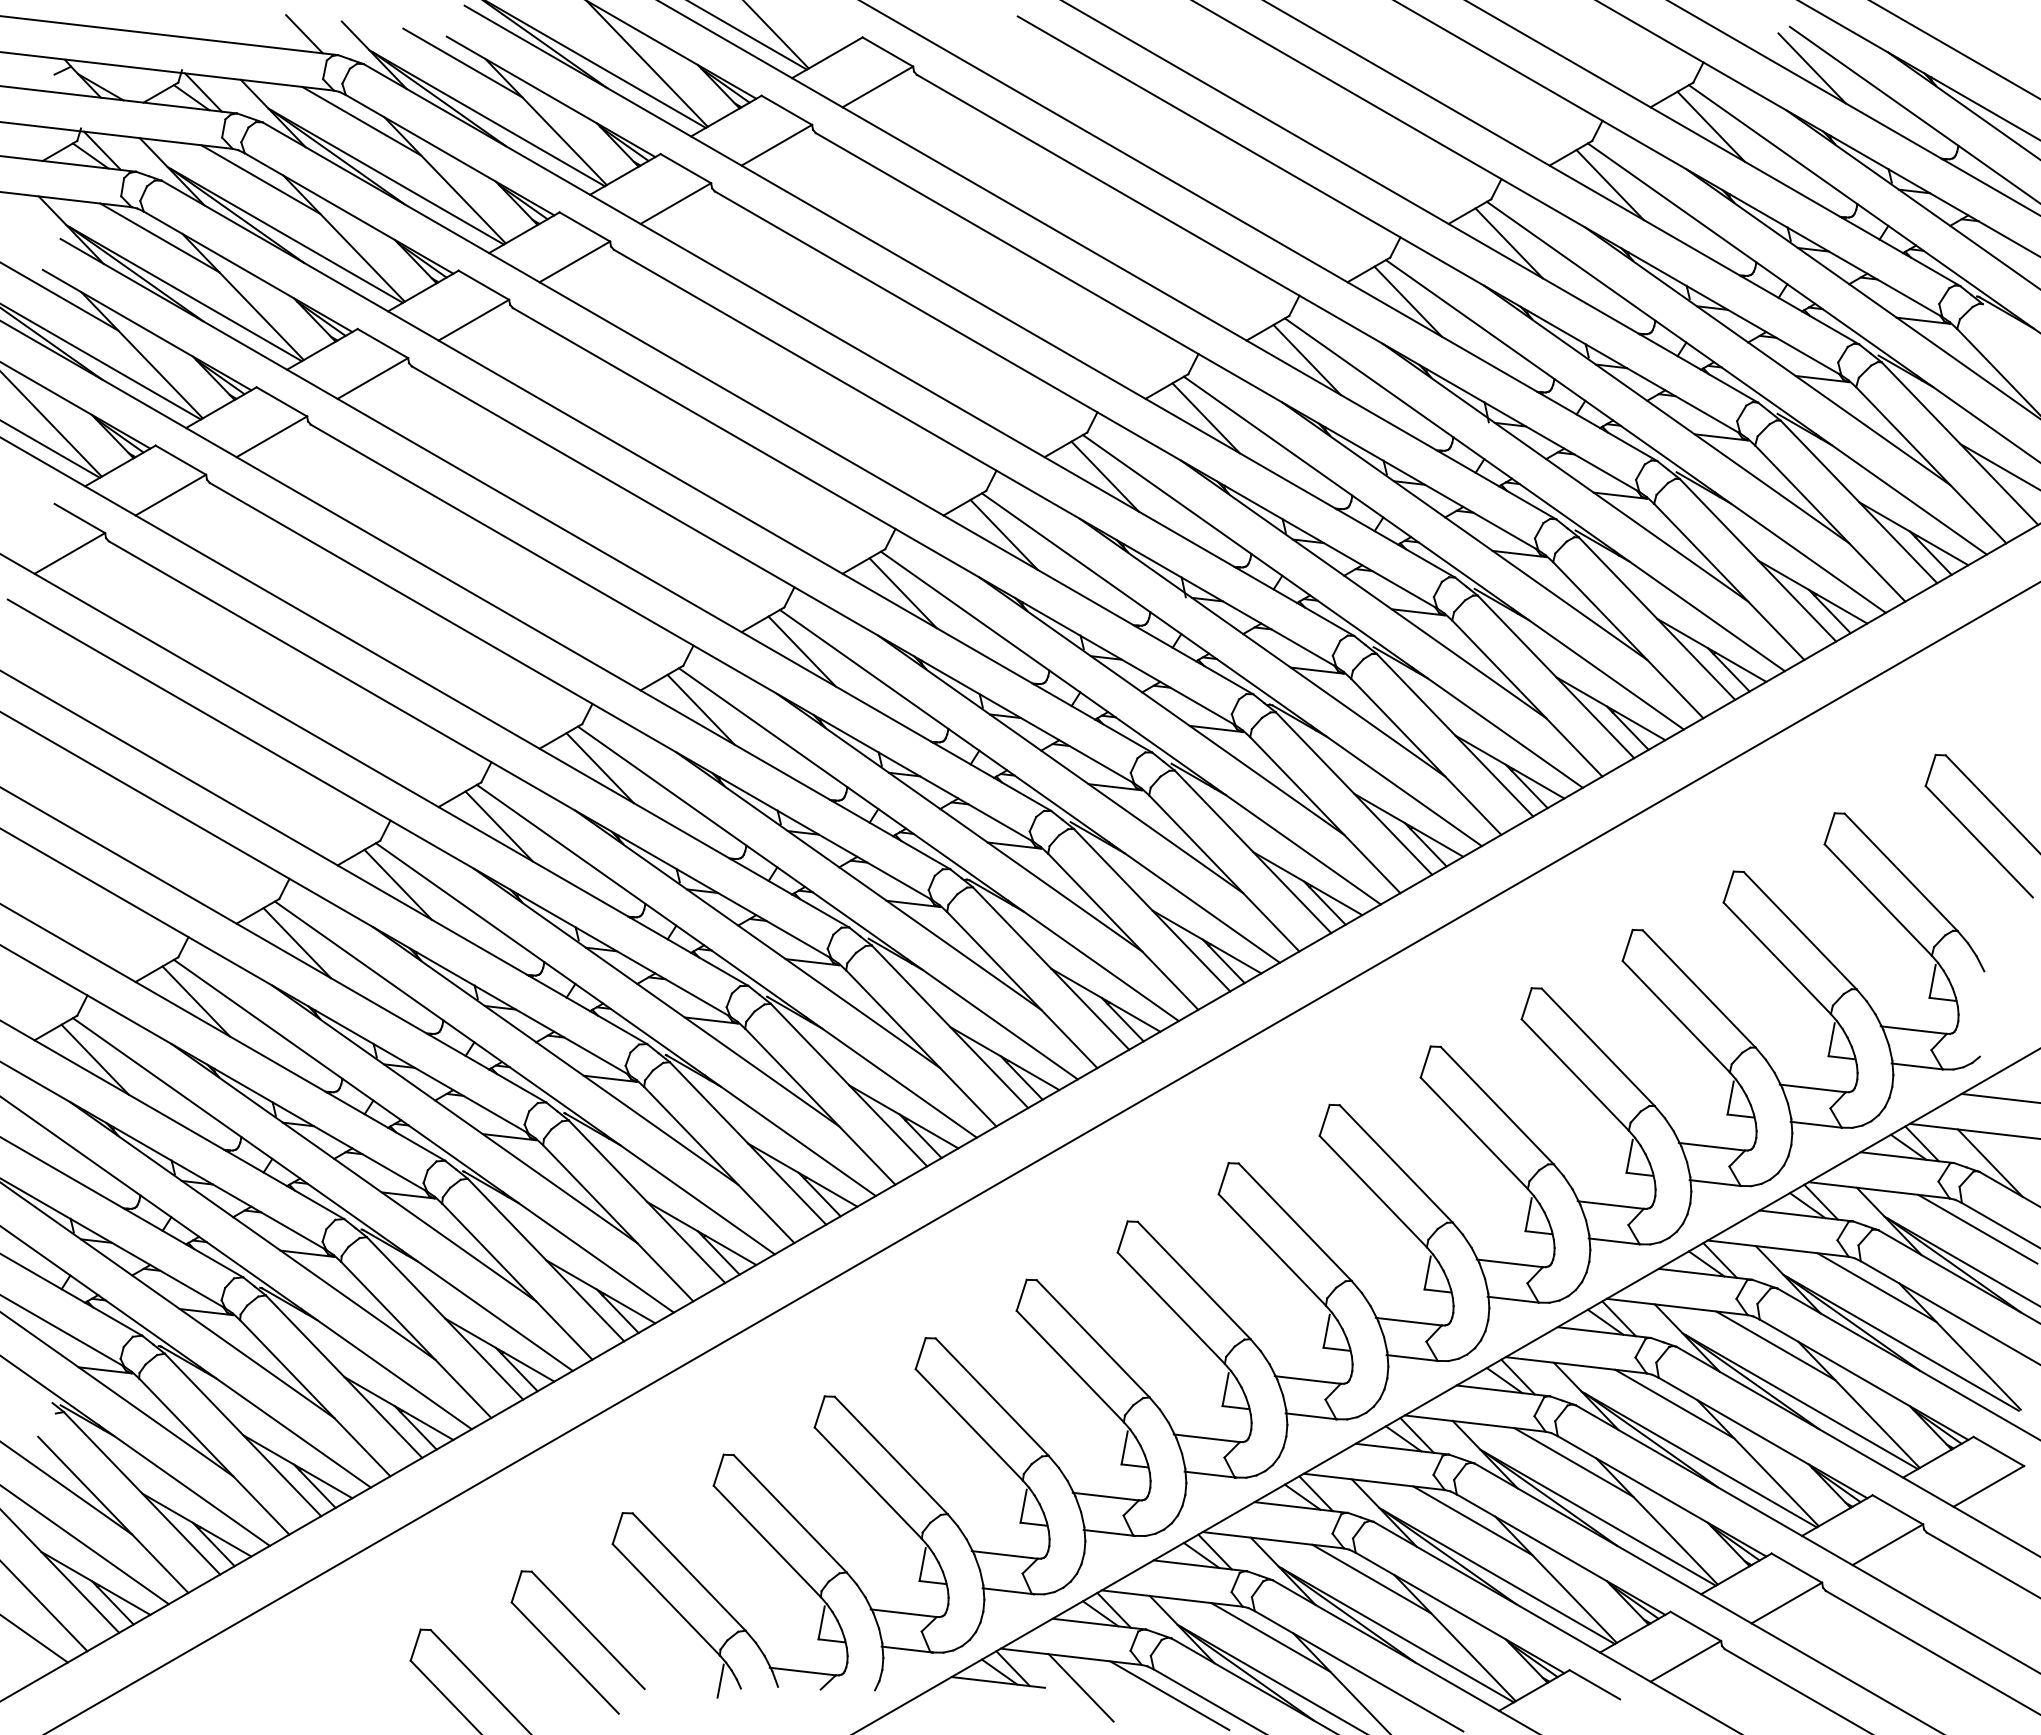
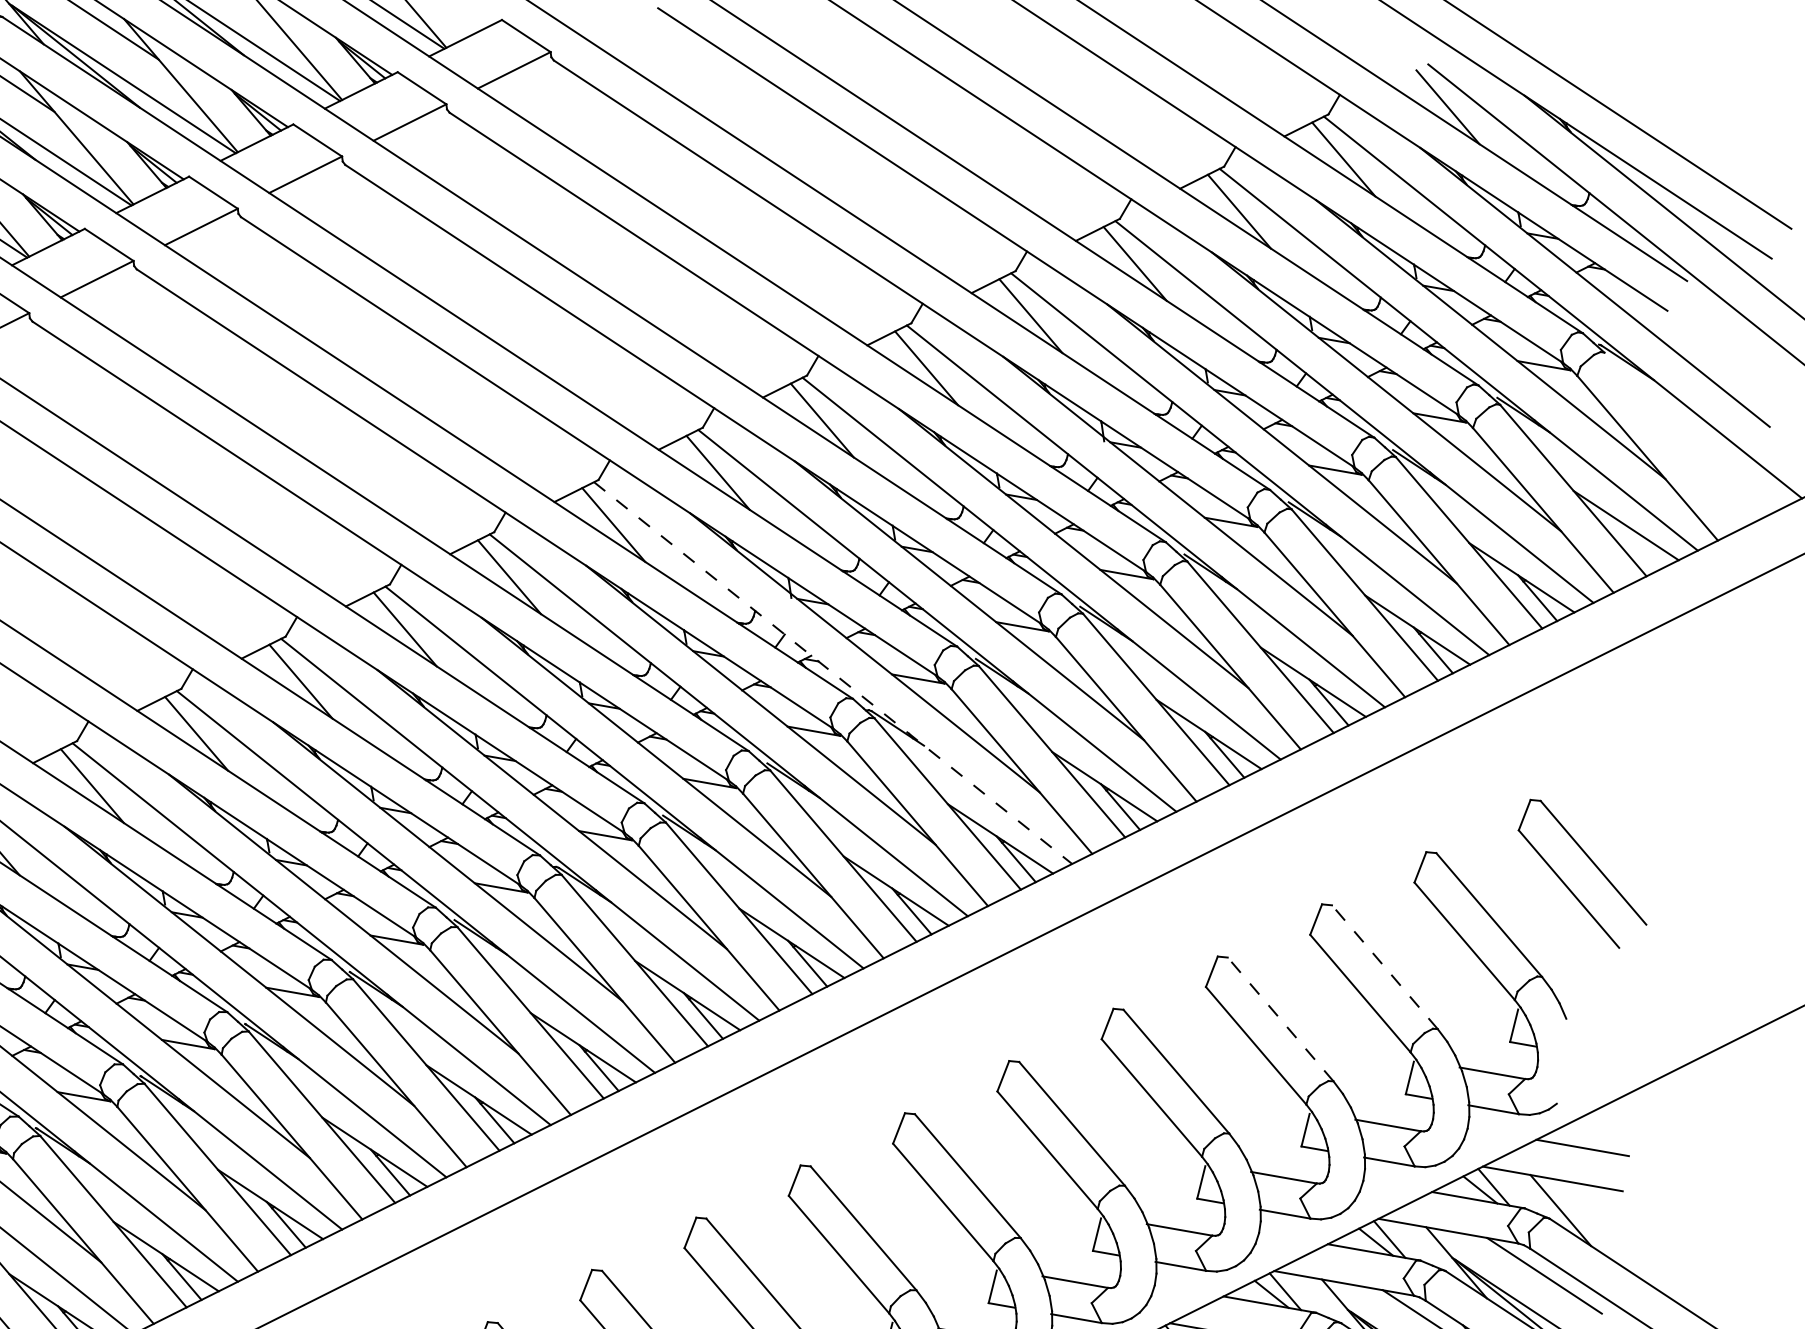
line: (1231, 669) -> (832, 672), solid -> dashed
line: (1799, 930) -> (1384, 967), solid -> dashed
line: (1698, 988) -> (1279, 1018), solid -> dashed

